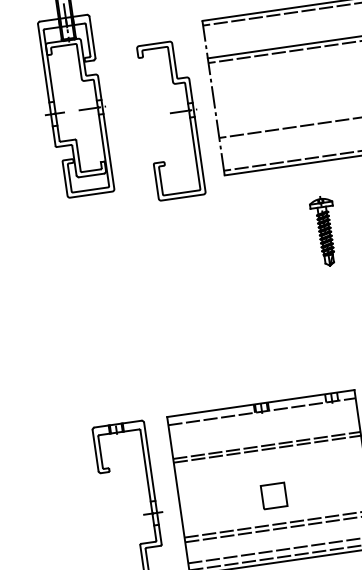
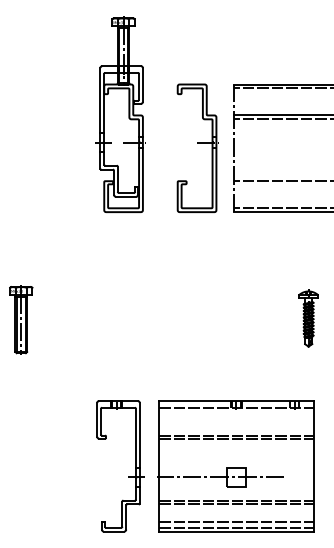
part: (171, 119) -> (197, 147), moved
part: (325, 231) -> (308, 318), moved
line: (254, 498) -> (220, 477), added

